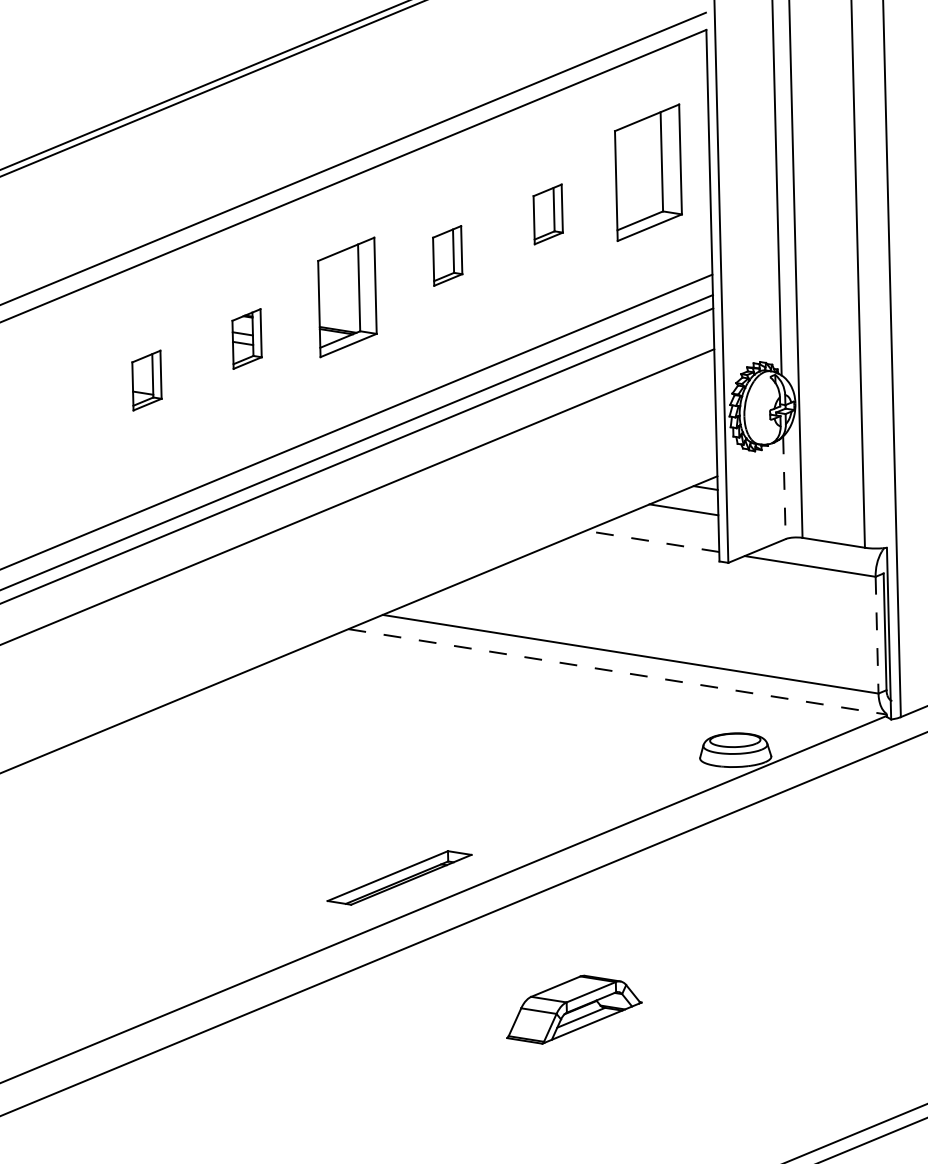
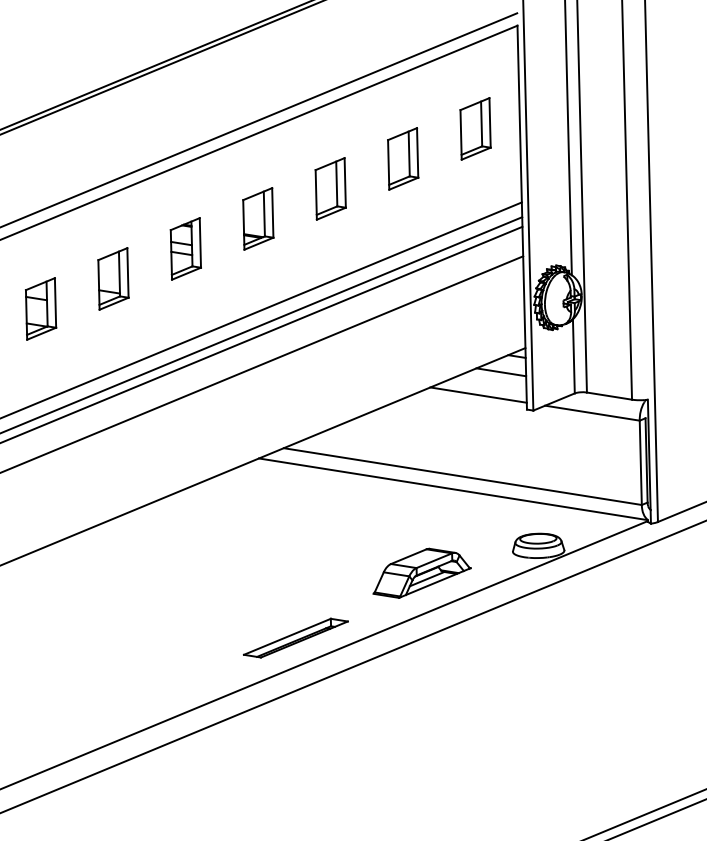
part: (648, 172) -> (475, 128), size x0.62
part: (548, 213) -> (403, 158), size x1.43
part: (447, 255) -> (330, 188), size x1.43
part: (347, 296) -> (258, 218), size x0.71
part: (246, 338) -> (185, 248), size x1.43
part: (147, 379) -> (113, 278), size x1.43
part: (47, 421) -> (41, 308), added
line: (783, 487) -> (573, 356), dashed -> solid
line: (652, 541) -> (478, 395), dashed -> solid
line: (876, 636) -> (640, 463), dashed -> solid
line: (617, 672) -> (453, 489), dashed -> solid
part: (573, 1008) -> (421, 572), moved

